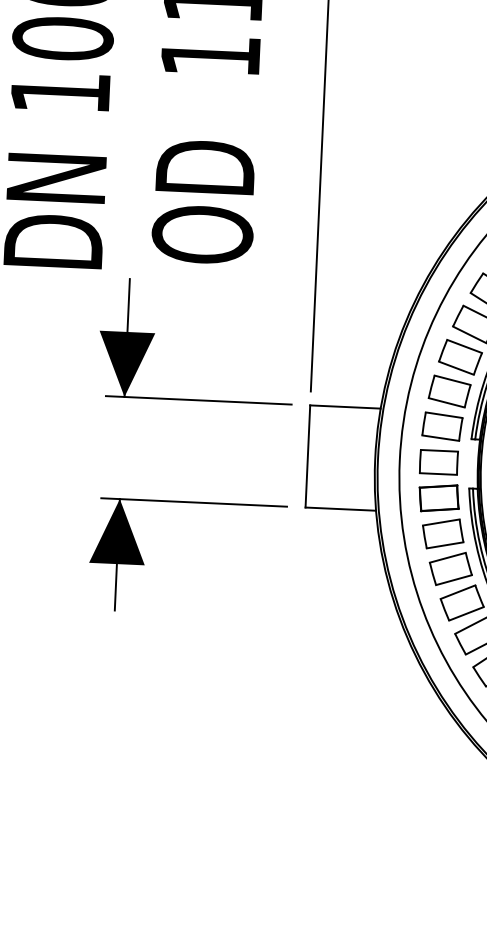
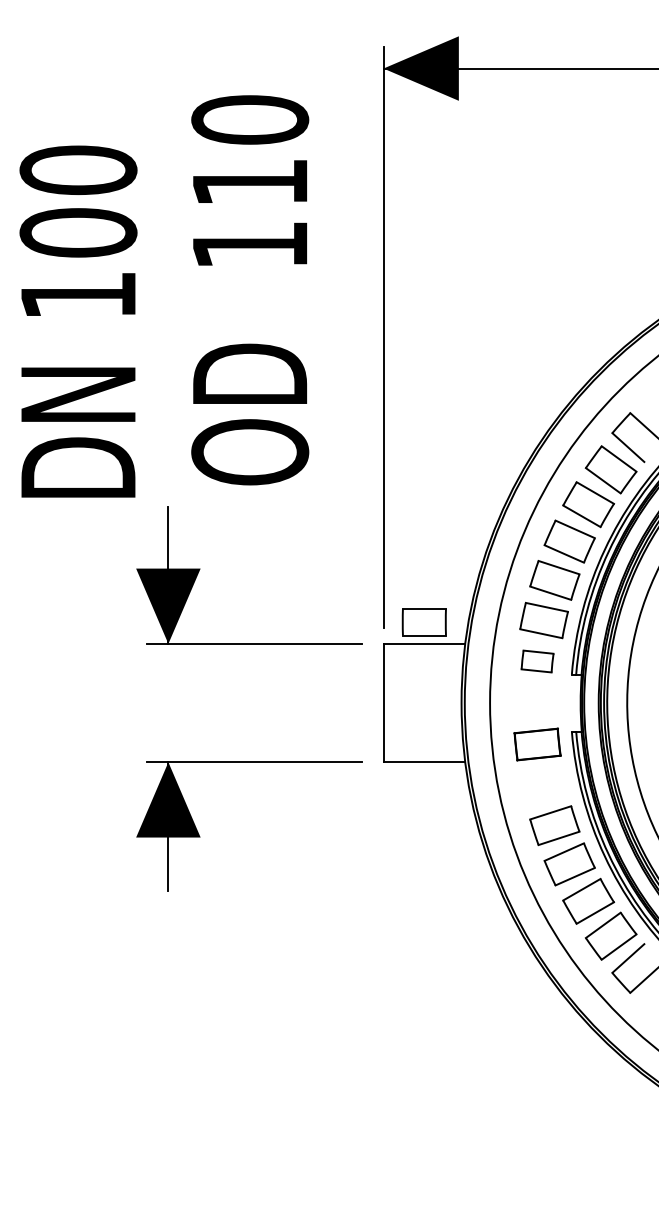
part: (442, 426) -> (537, 661), size x0.7
part: (438, 462) -> (423, 622), moved
part: (442, 533) -> (543, 785), removed

